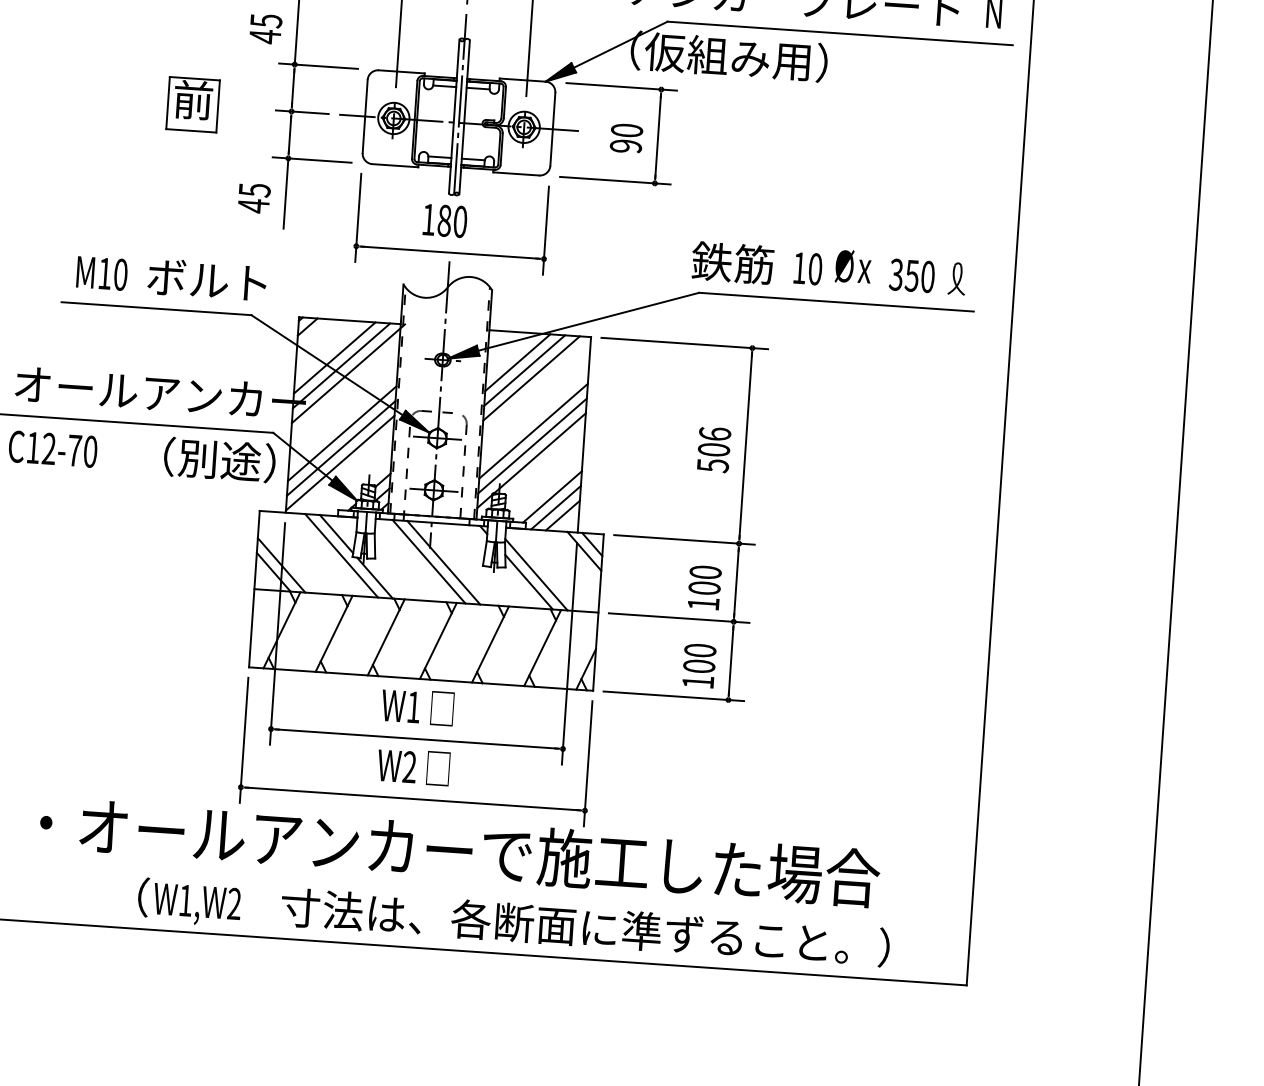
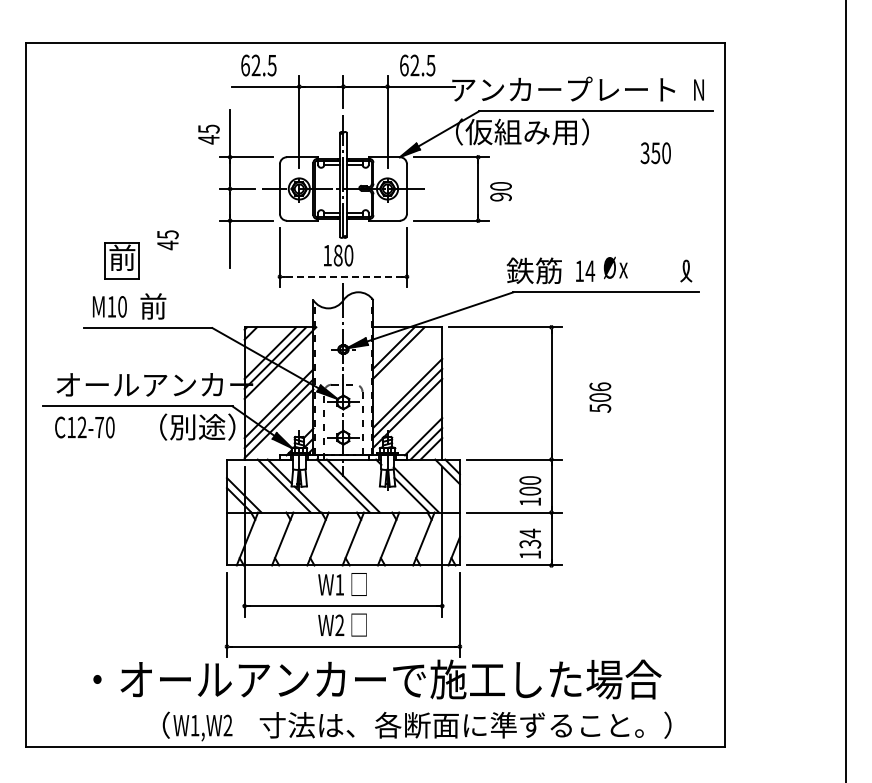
part: (191, 103) -> (121, 260), moved
text: (625, 138) -> (500, 191), moved
text: (253, 198) -> (167, 240), moved
line: (450, 252) -> (343, 276), solid -> dashed
text: (815, 269) -> (590, 271), 10 -> 14
text: (911, 276) -> (655, 153), moved
text: (206, 280) -> (180, 306), ボルト -> 前
line: (530, 377) -> (403, 357), removed
text: (714, 449) -> (600, 397), moved
text: (700, 658) -> (530, 538), 100 -> 134

